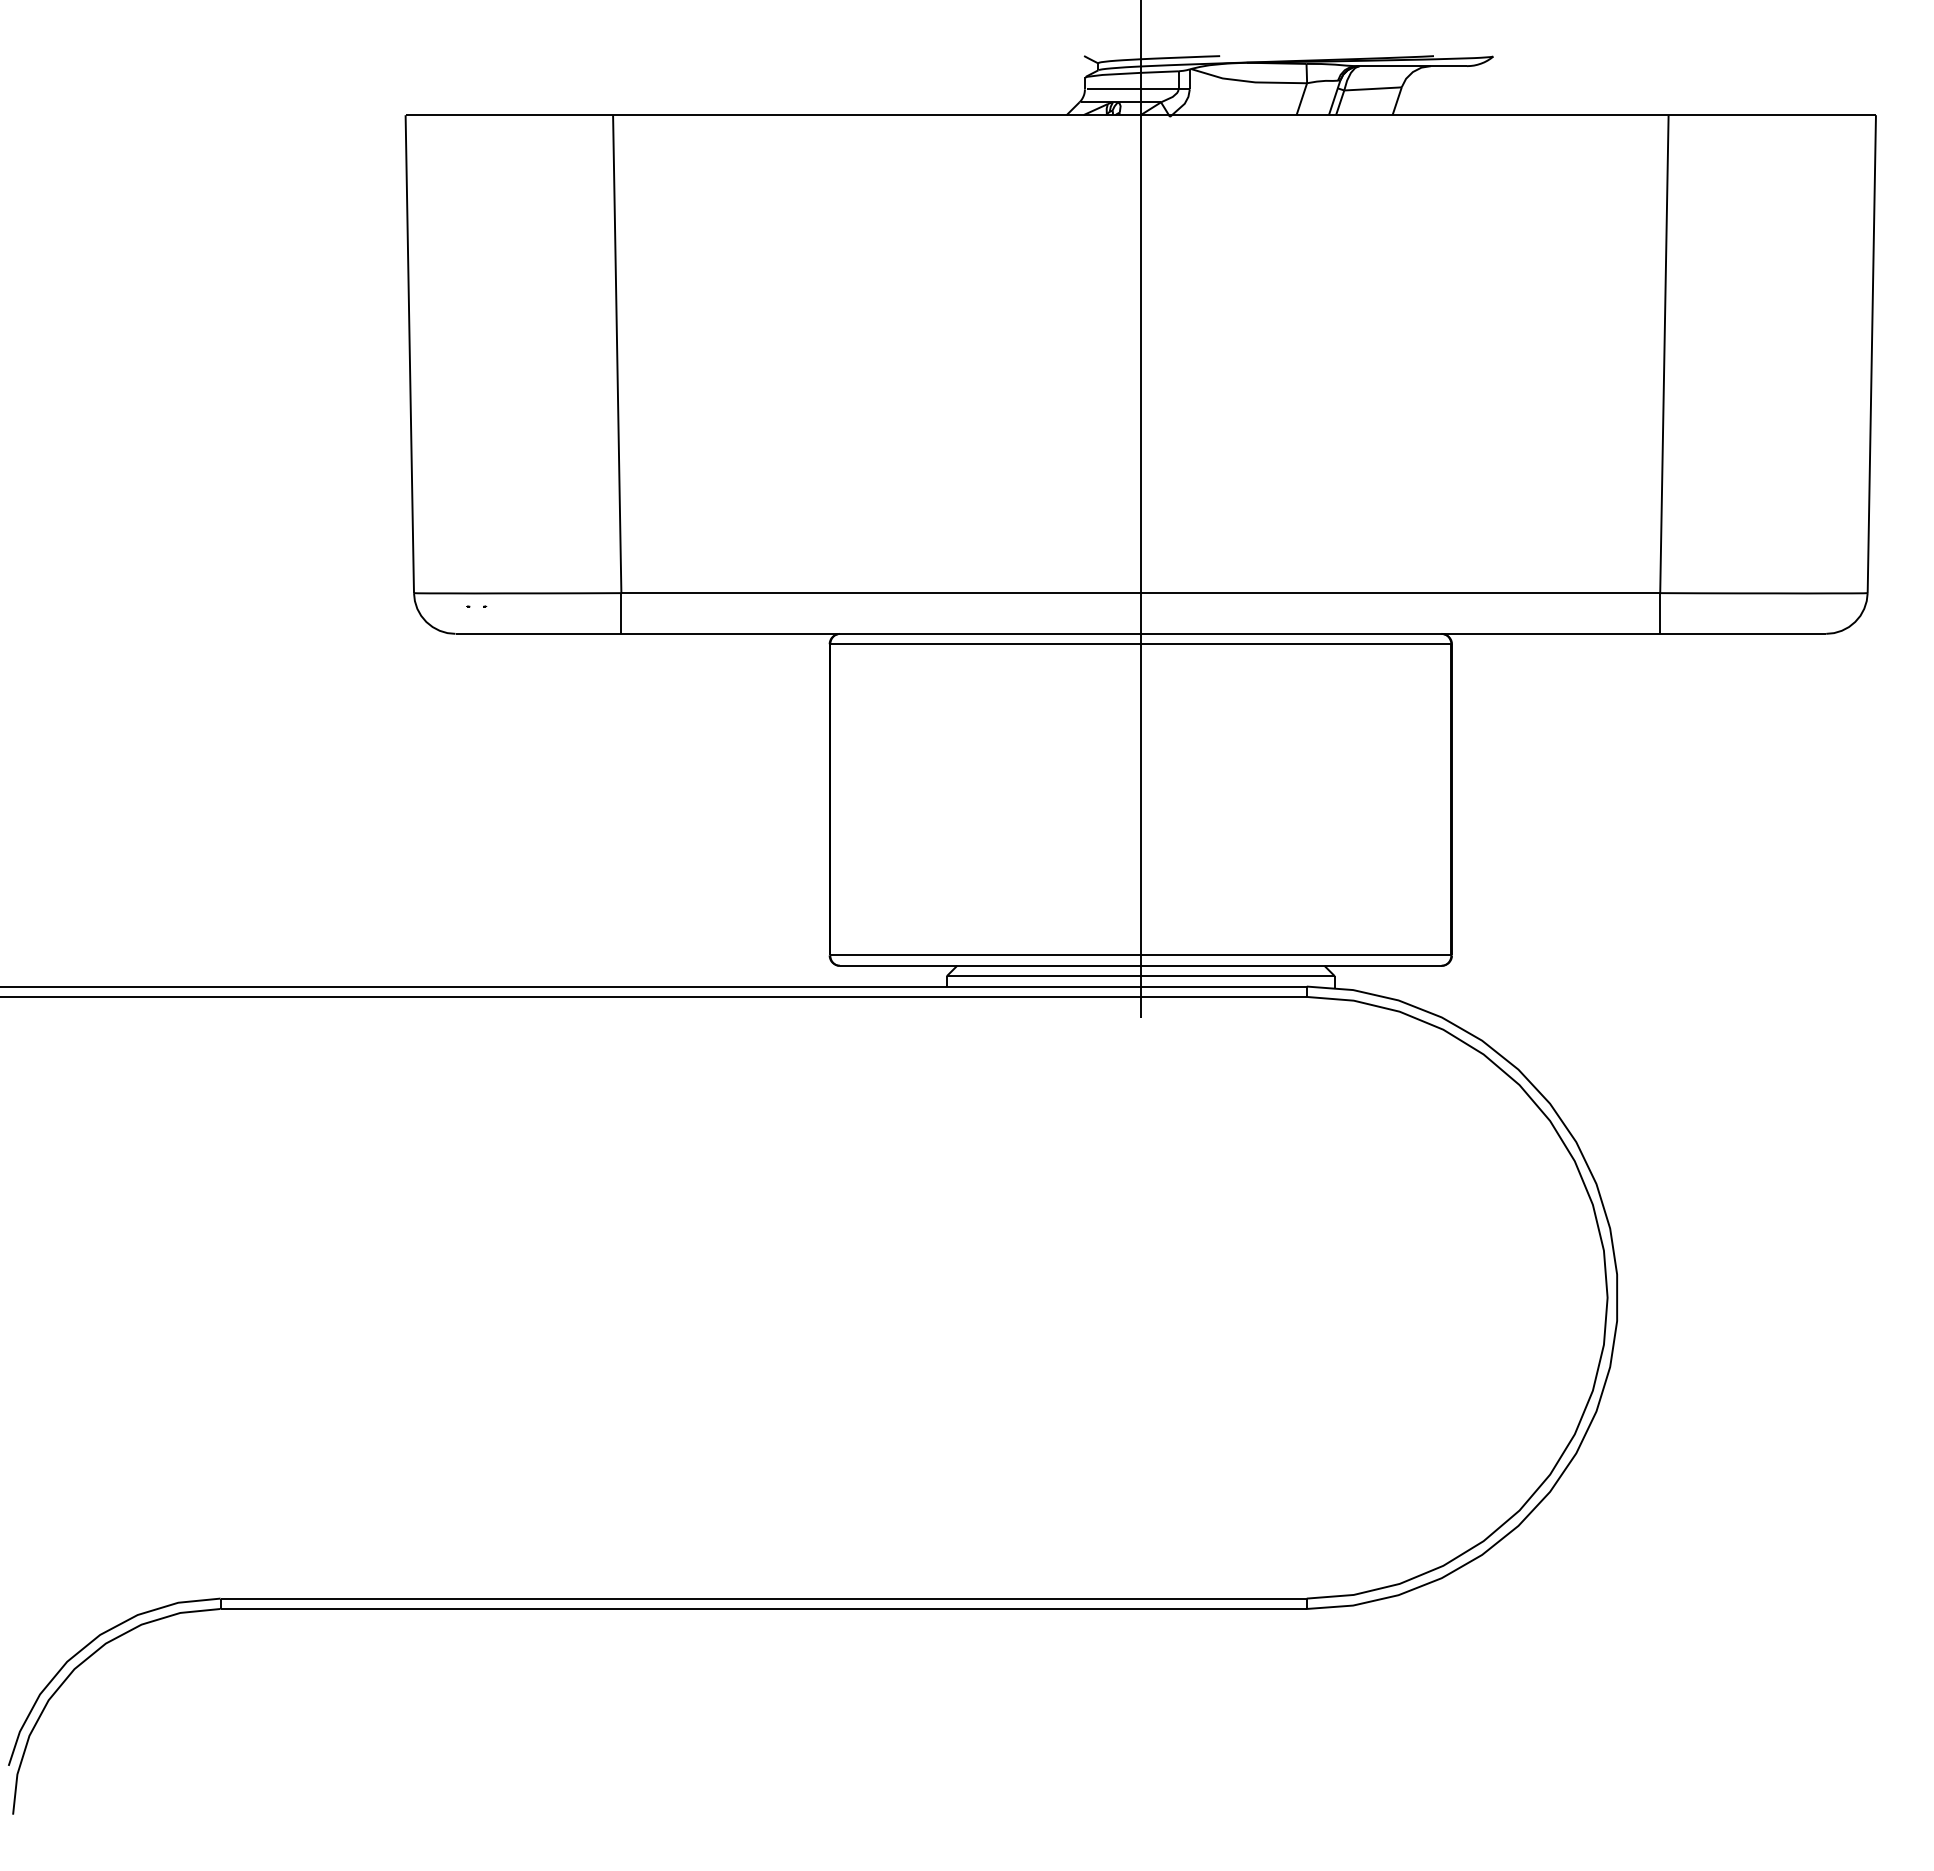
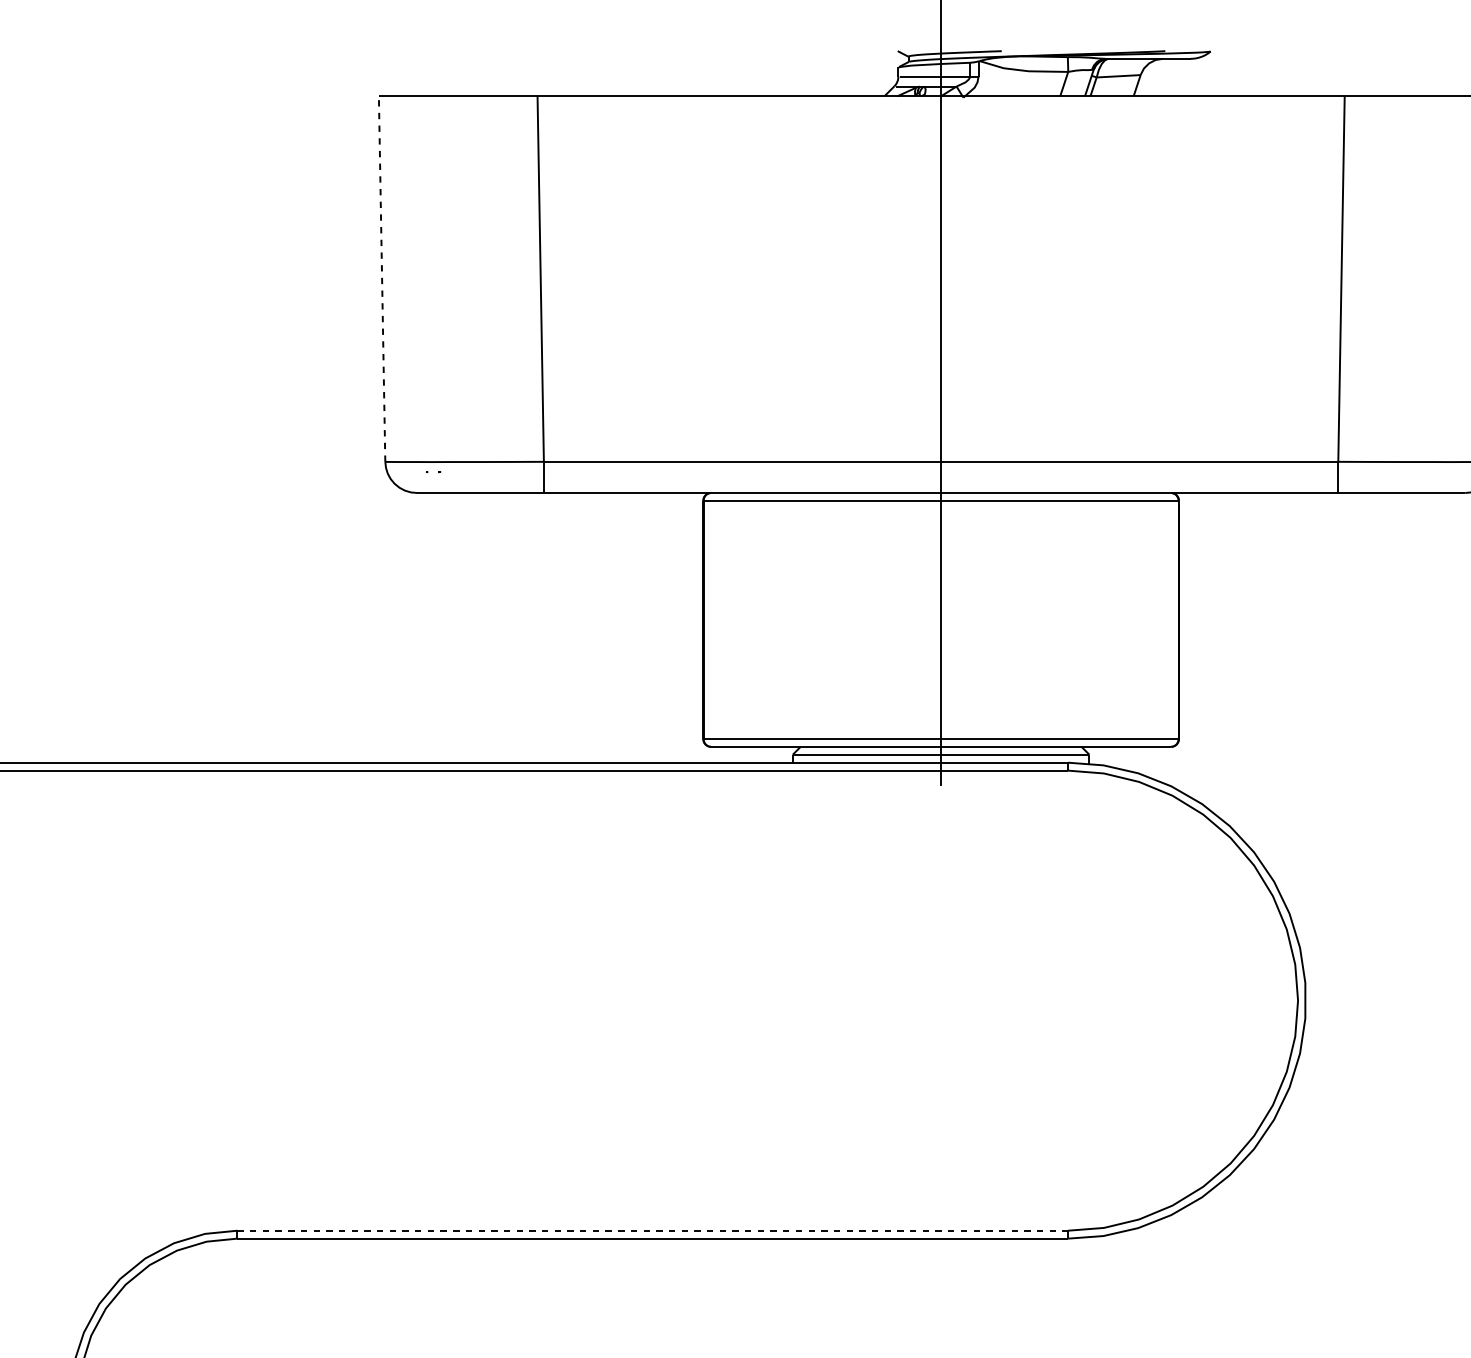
line: (409, 354) -> (381, 279), solid -> dashed
line: (764, 1598) -> (653, 1230), solid -> dashed

